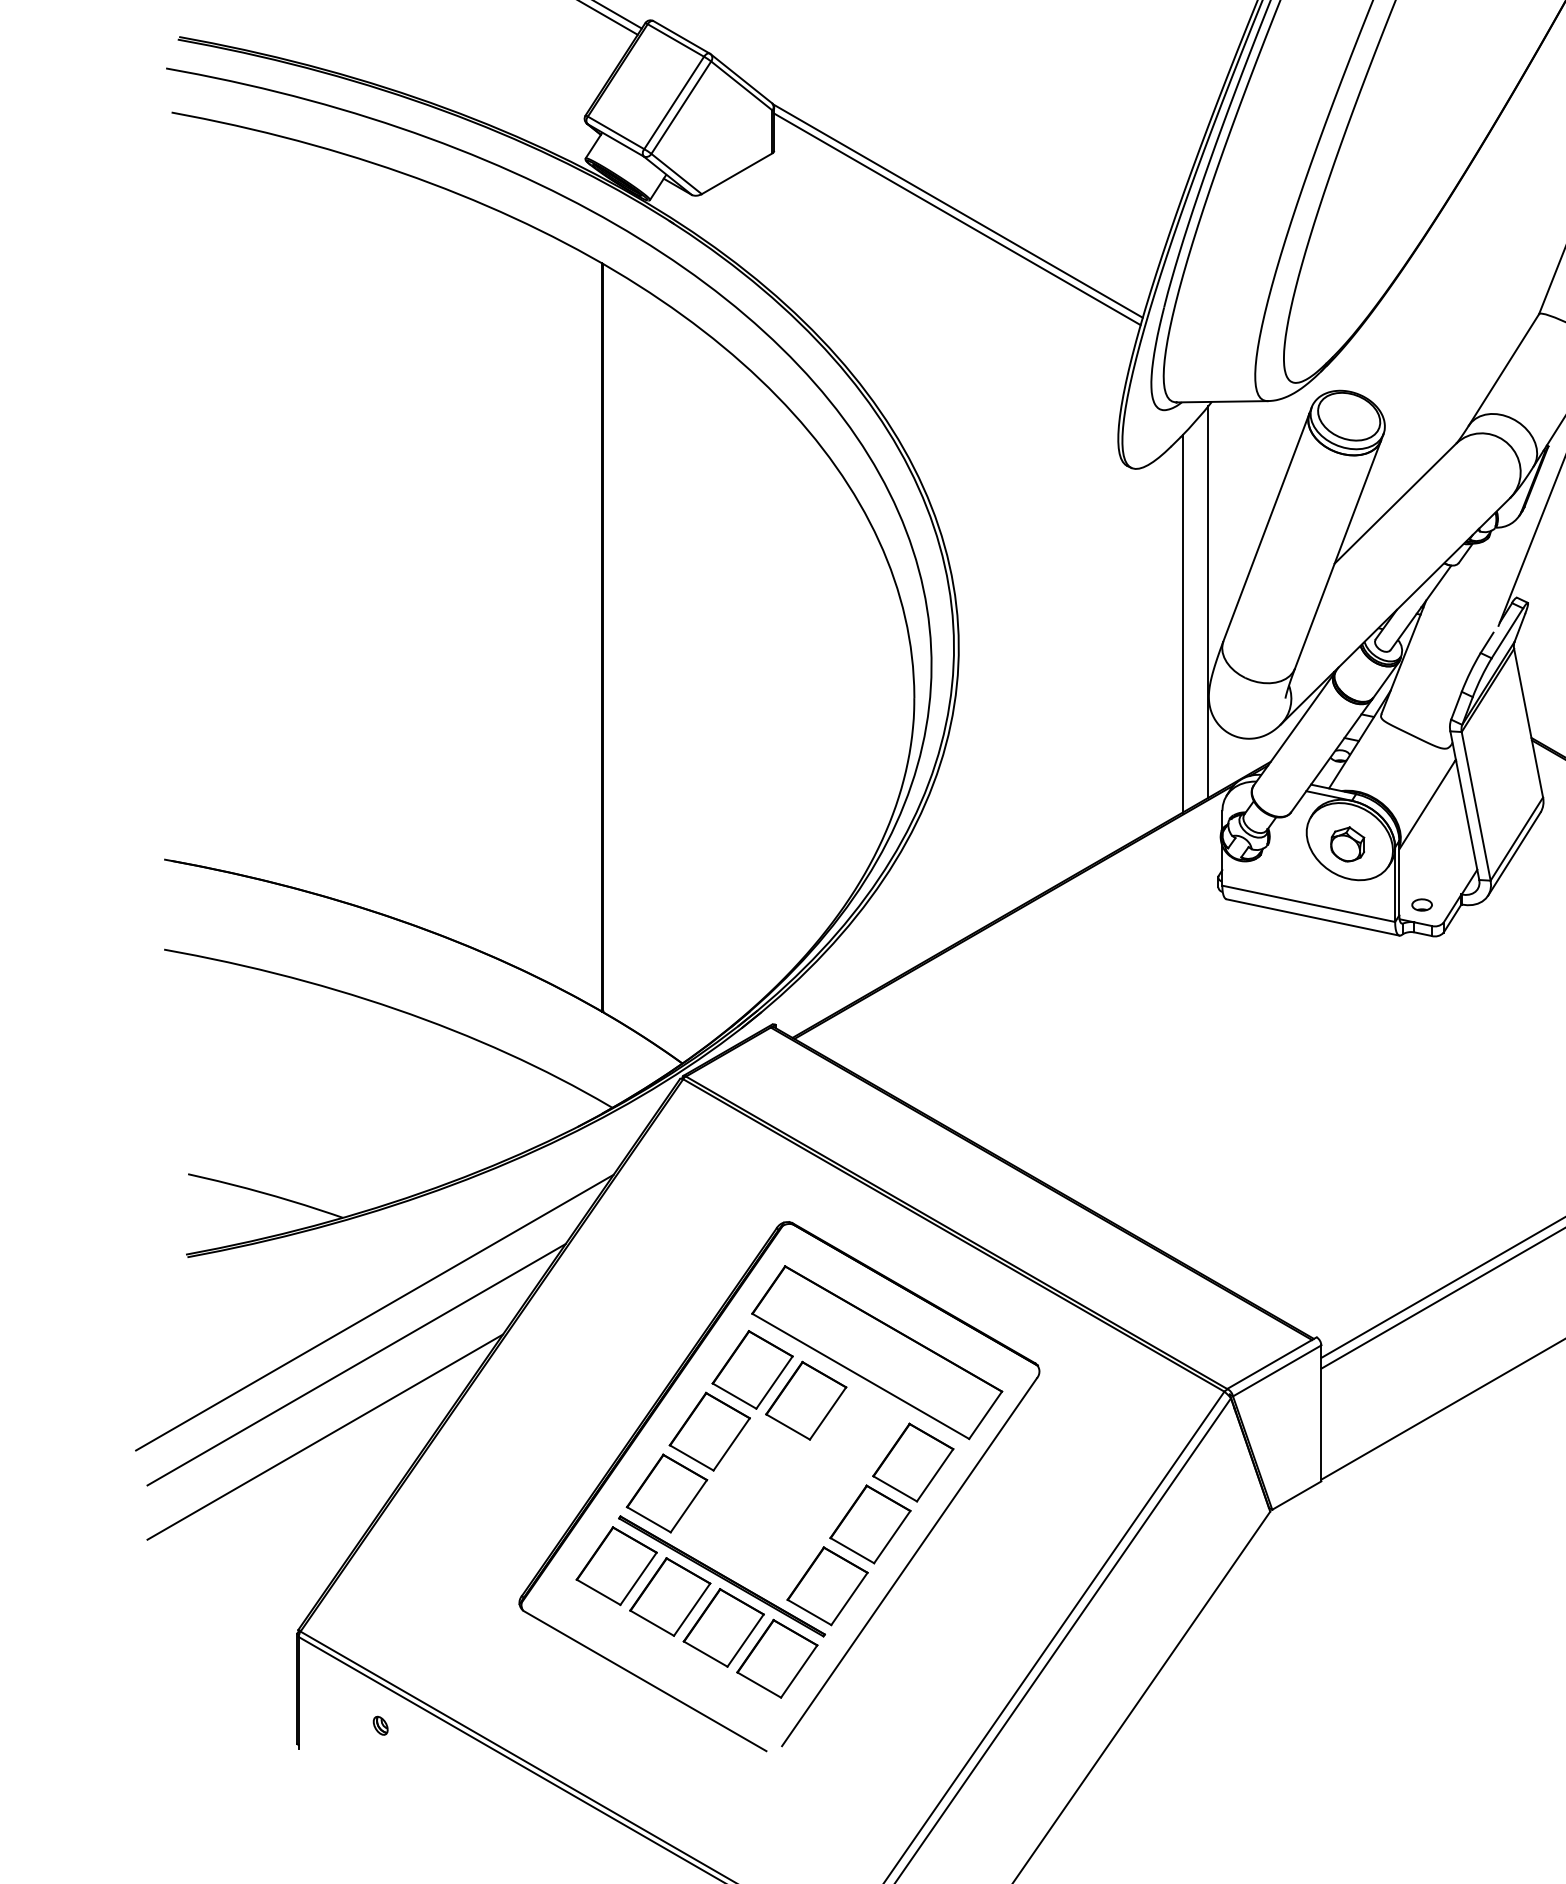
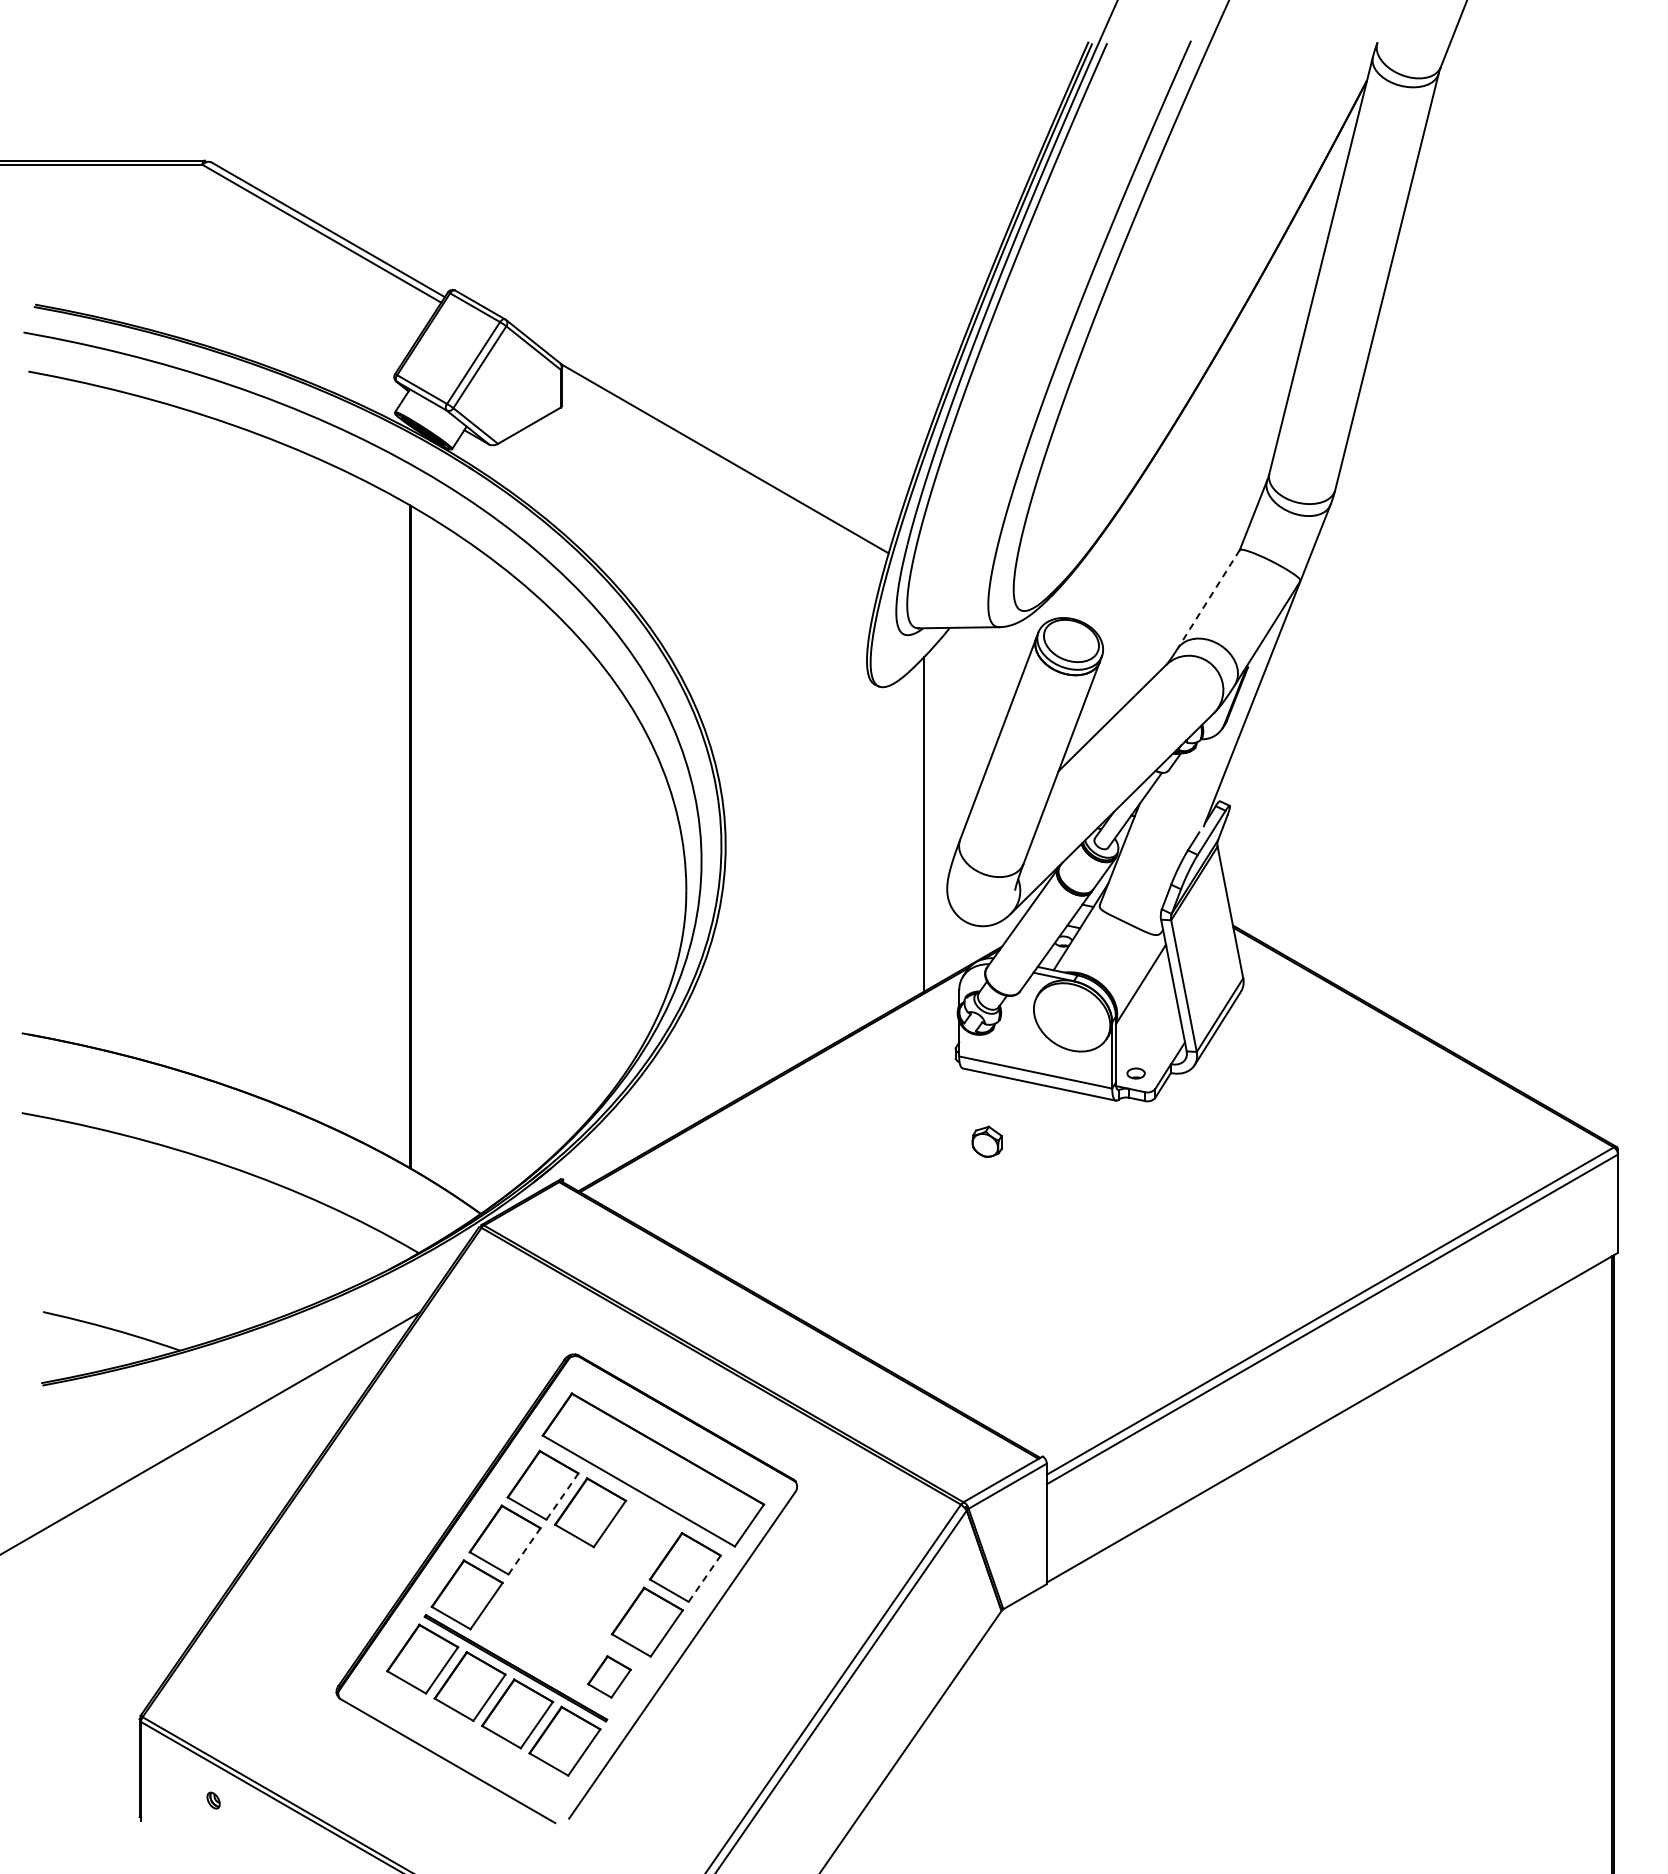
line: (957, 218) -> (724, 465), removed
line: (1503, 369) -> (1208, 599), solid -> dashed
line: (1208, 601) -> (946, 804), removed
part: (1346, 844) -> (986, 1141), moved
line: (356, 1364) -> (192, 1480), removed
line: (774, 1382) -> (562, 1496), solid -> dashed
line: (325, 1436) -> (164, 1544), removed
line: (731, 1443) -> (524, 1550), solid -> dashed
line: (935, 1475) -> (705, 1578), solid -> dashed
part: (827, 1585) -> (609, 1676), size x0.6

